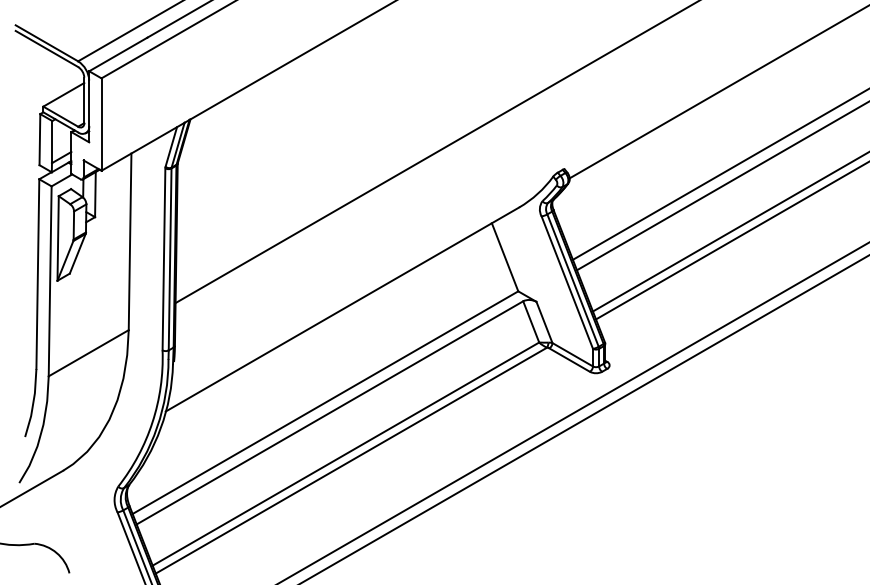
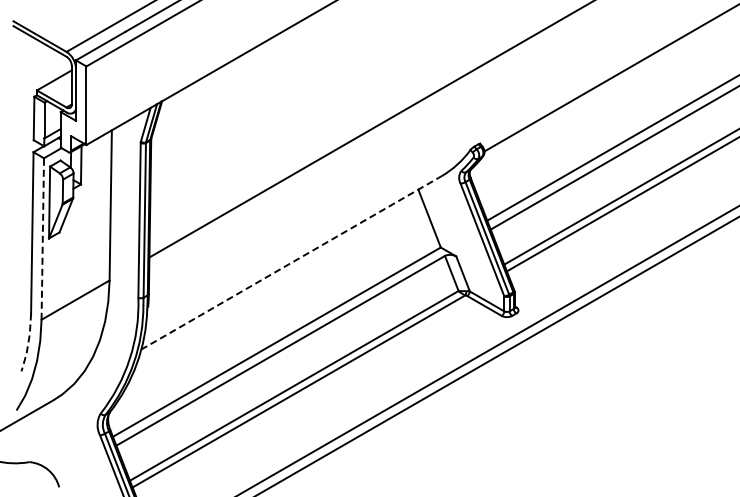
line: (49, 281) -> (42, 239), solid -> dashed
line: (342, 308) -> (291, 262), solid -> dashed
line: (33, 403) -> (28, 342), solid -> dashed

